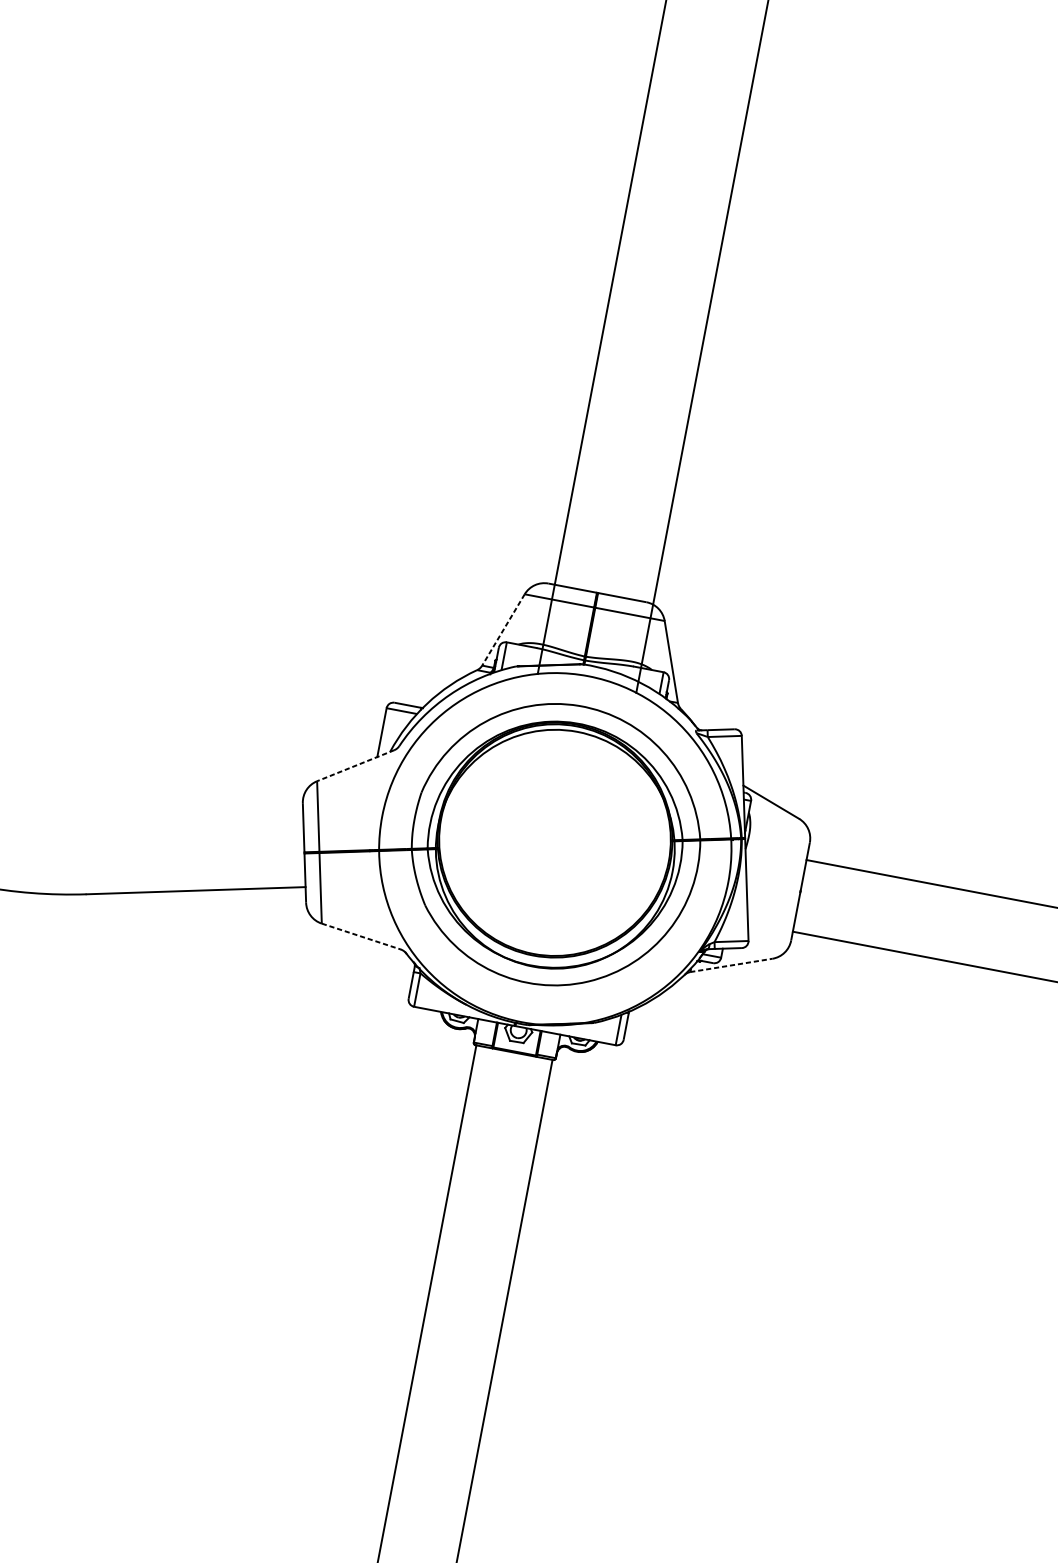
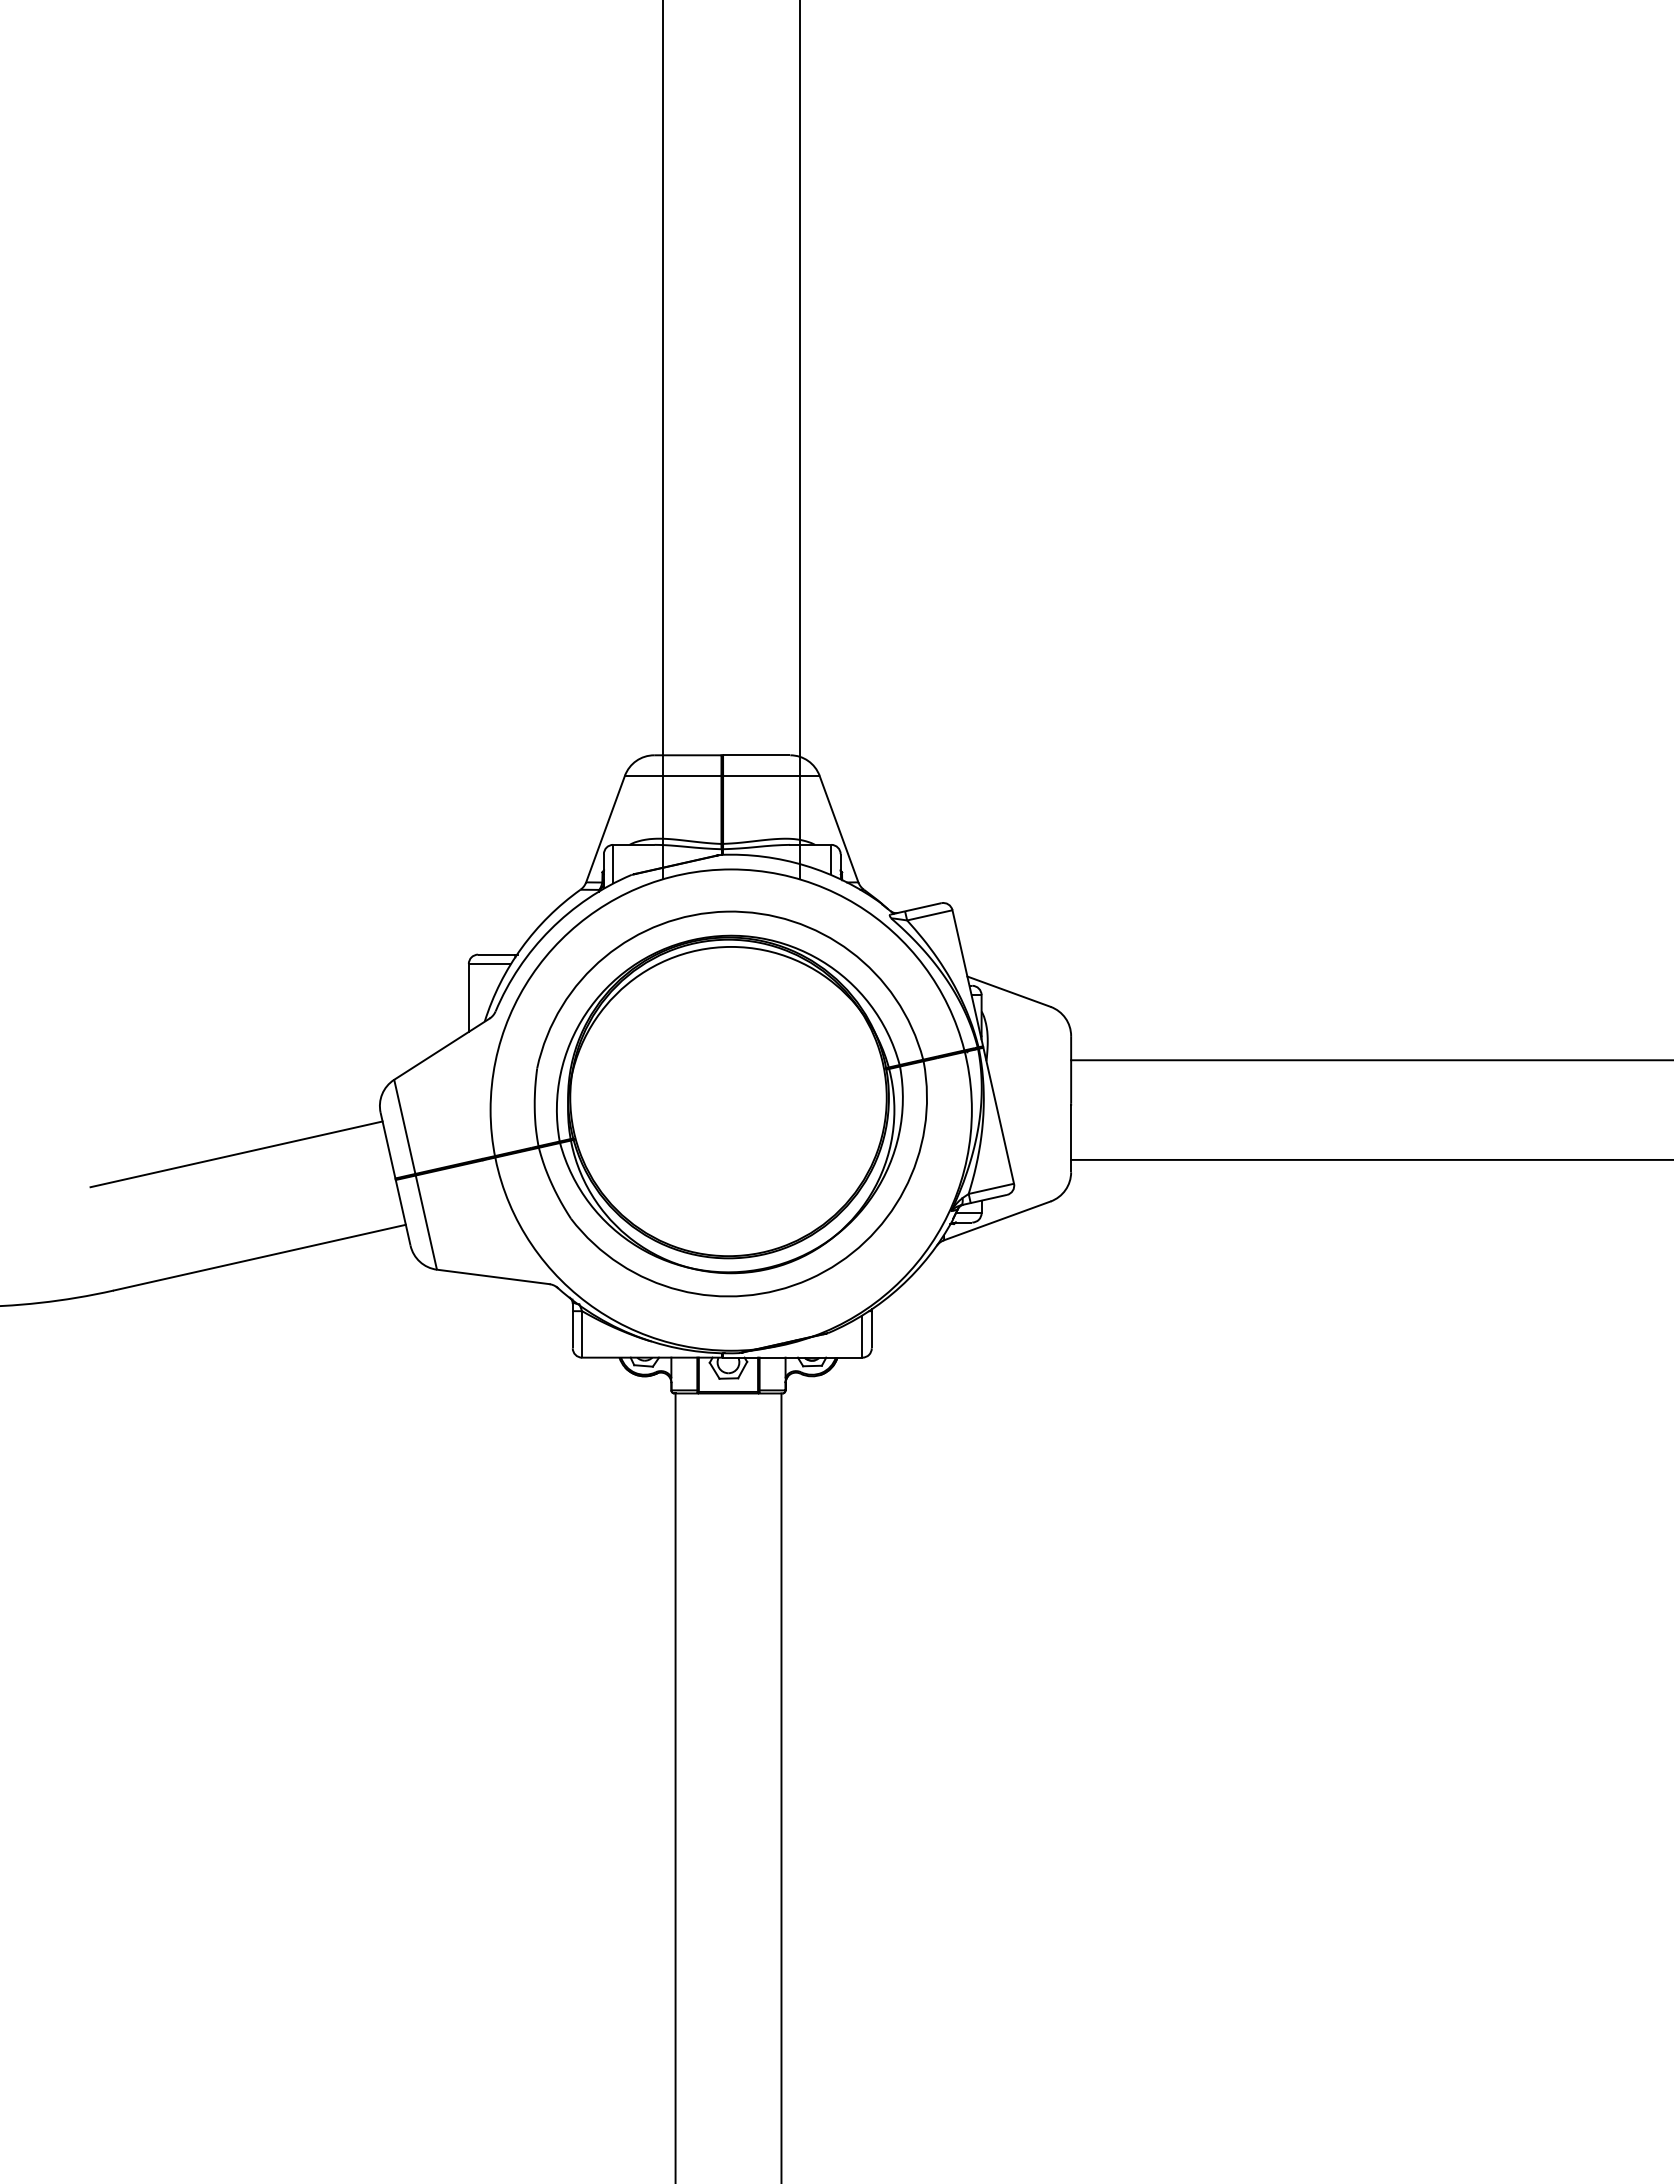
line: (503, 630) -> (605, 829), dashed -> solid
line: (356, 766) -> (442, 1049), dashed -> solid
line: (193, 813) -> (236, 1154), added
line: (361, 936) -> (493, 1276), dashed -> solid
line: (731, 965) -> (997, 1220), dashed -> solid

